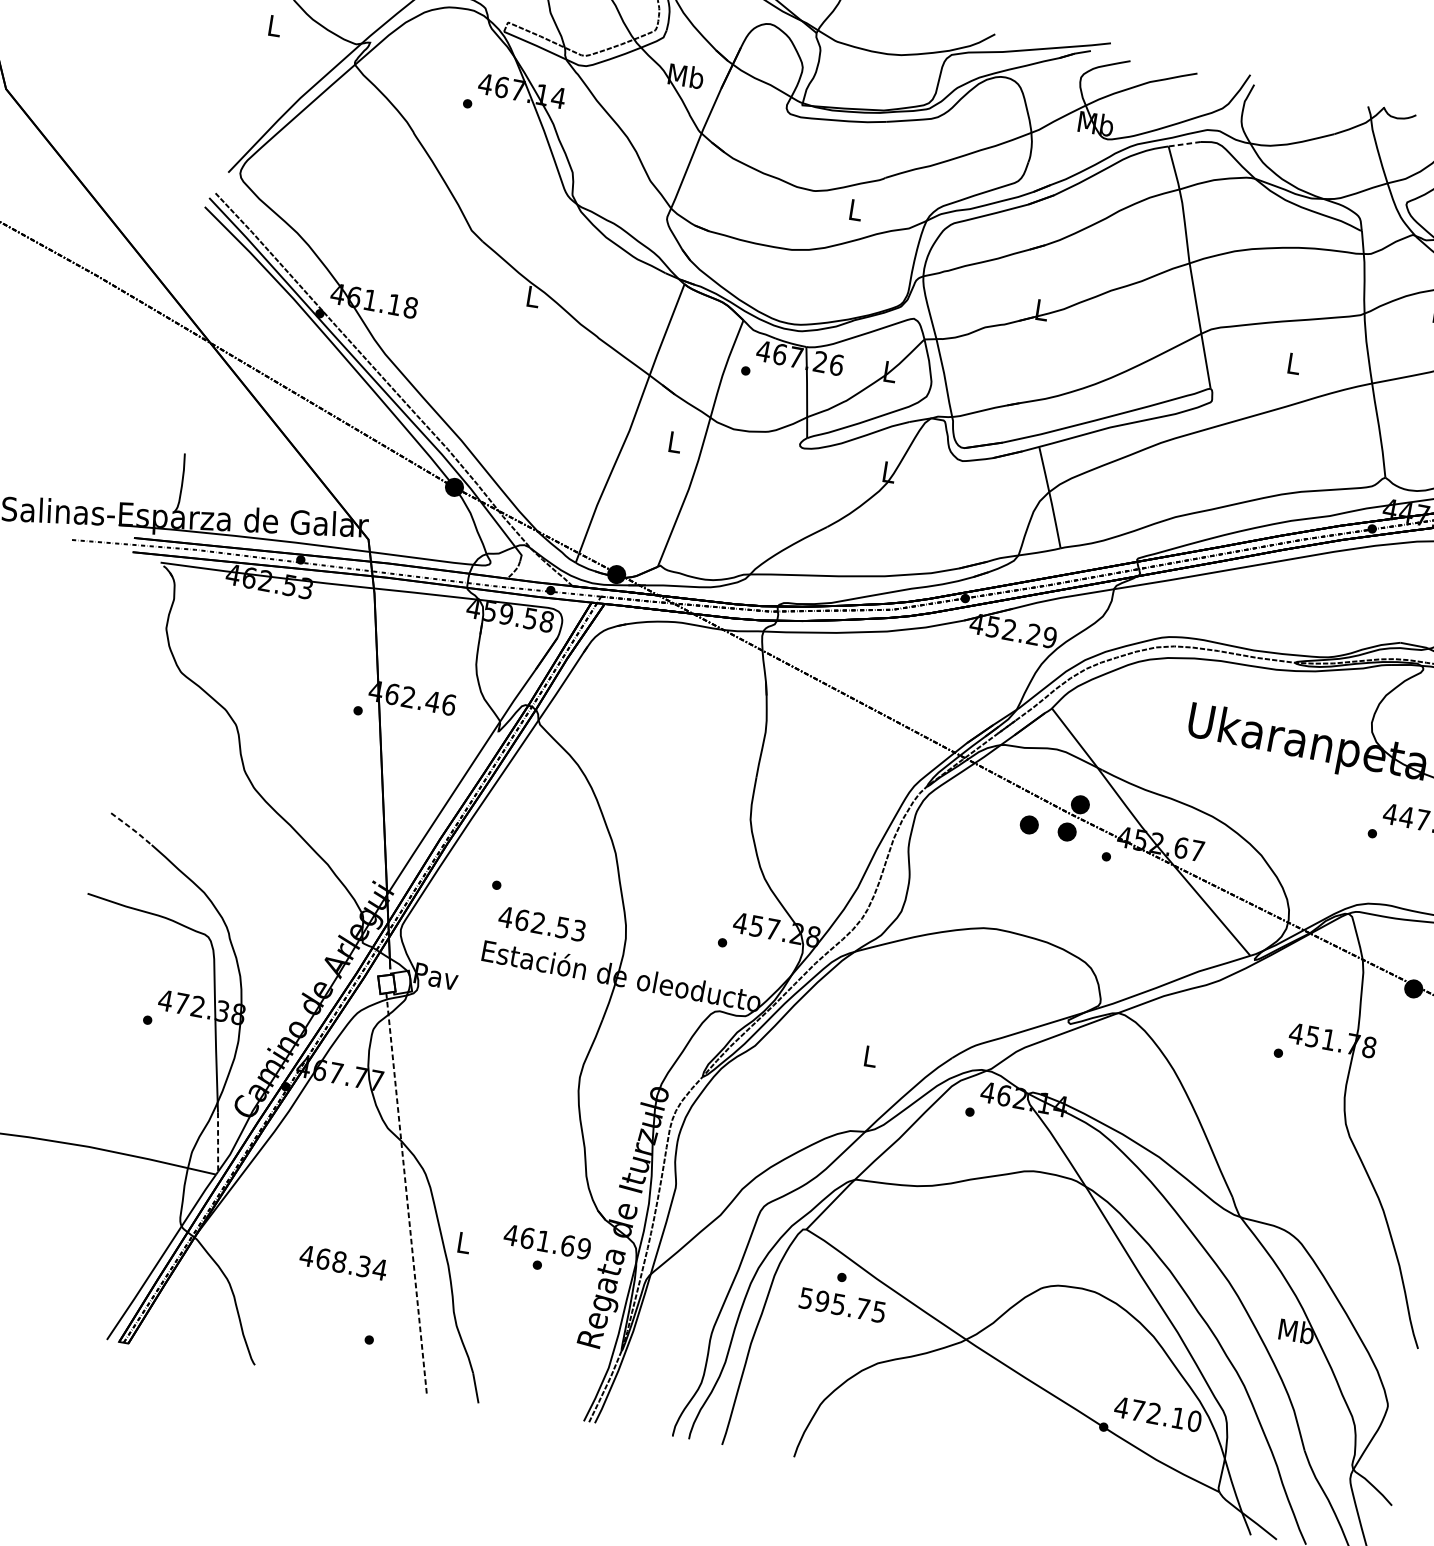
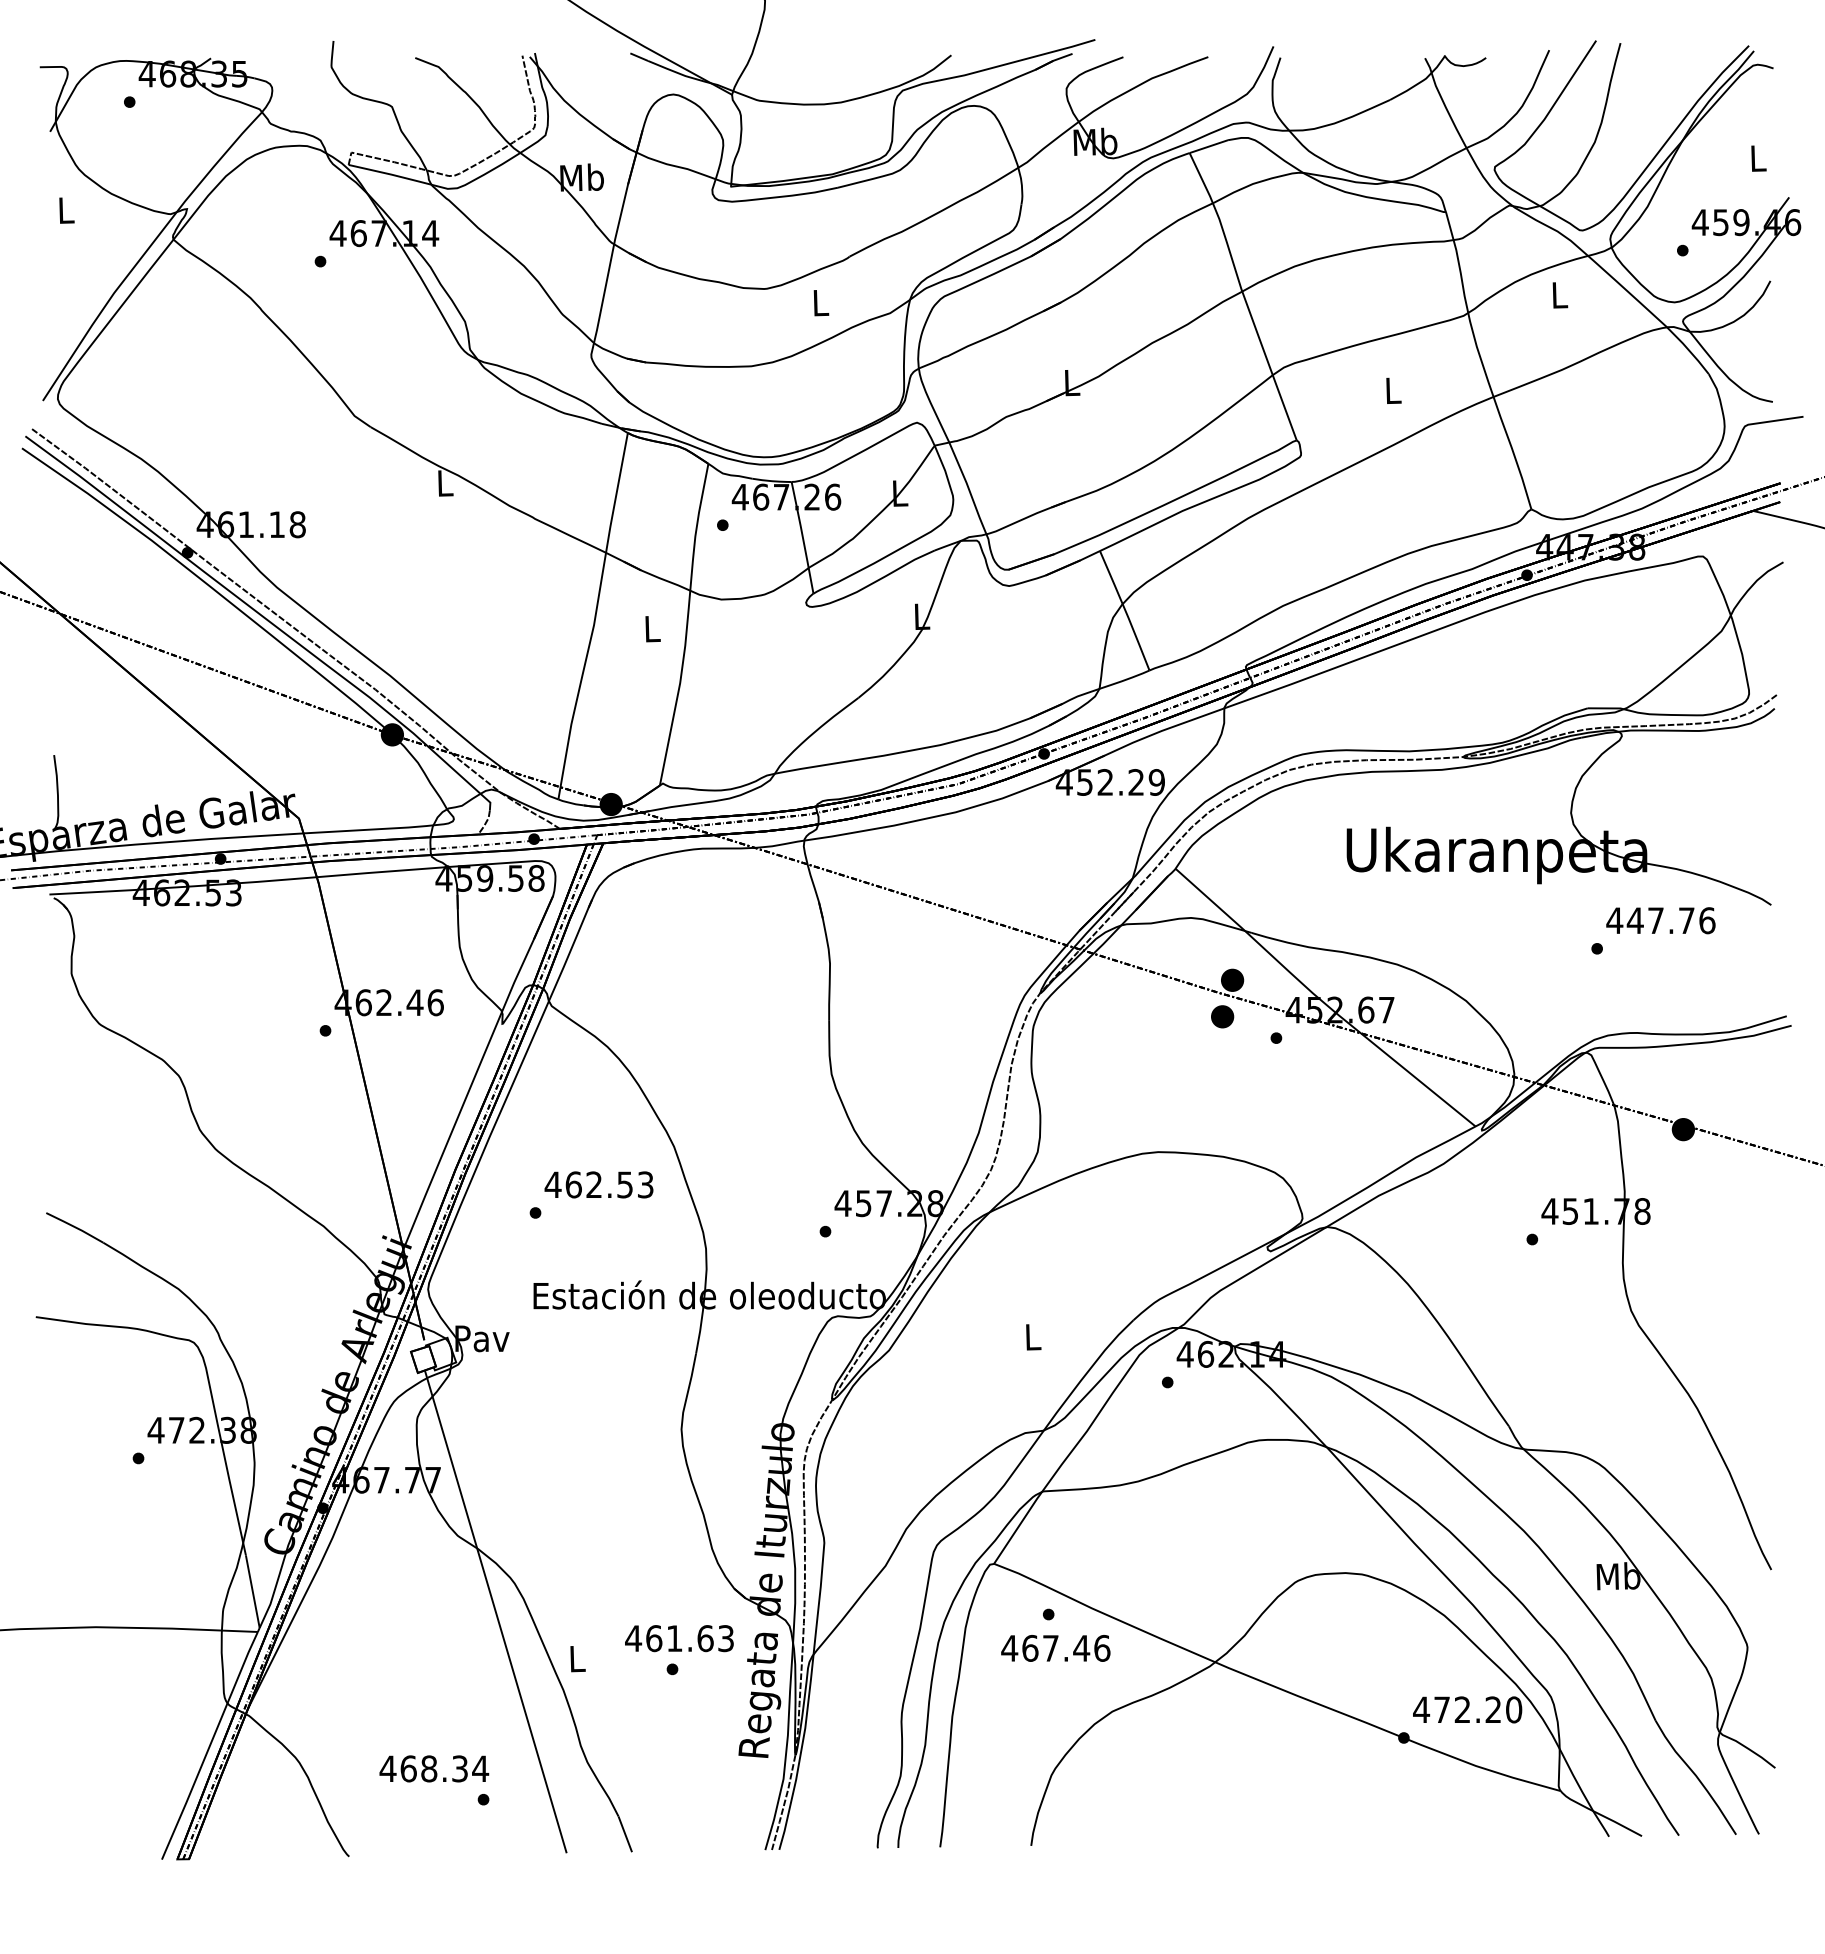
line: (1184, 144) -> (1208, 146), dashed -> solid
part: (1029, 824) -> (1174, 1016), removed
line: (132, 828) -> (75, 1227), dashed -> solid
text: (541, 923) -> (598, 1184), moved
line: (217, 1141) -> (252, 1591), dashed -> solid
line: (406, 1193) -> (495, 1611), dashed -> solid
text: (584, 1248) -> (726, 1638), 461.69 -> 461.63
text: (343, 1262) -> (434, 1768), moved
text: (842, 1304) -> (1055, 1647), 595.75 -> 467.46
text: (1177, 1417) -> (1492, 1709), 472.10 -> 472.20

